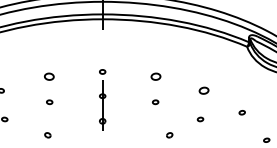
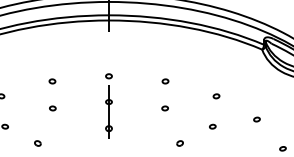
part: (49, 76) -> (52, 81), size x0.62
part: (155, 76) -> (165, 81), size x0.62
part: (204, 90) -> (216, 96), size x0.62
part: (47, 135) -> (37, 143), moved

